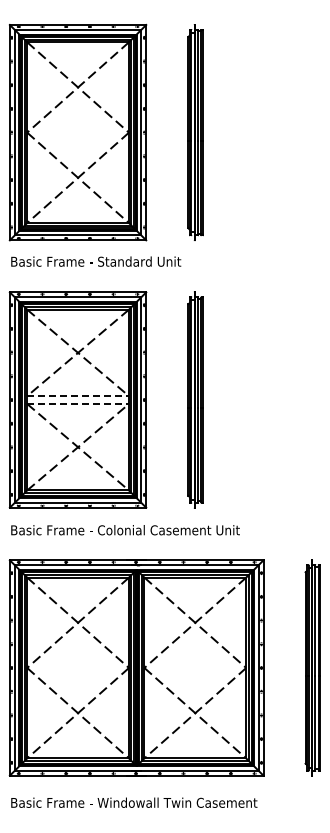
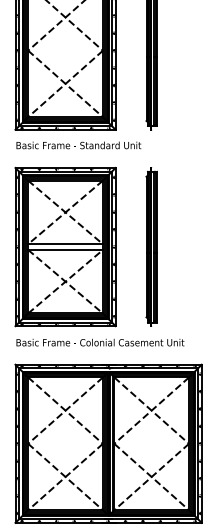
line: (78, 396) -> (65, 244), dashed -> solid
line: (78, 404) -> (65, 250), dashed -> solid

